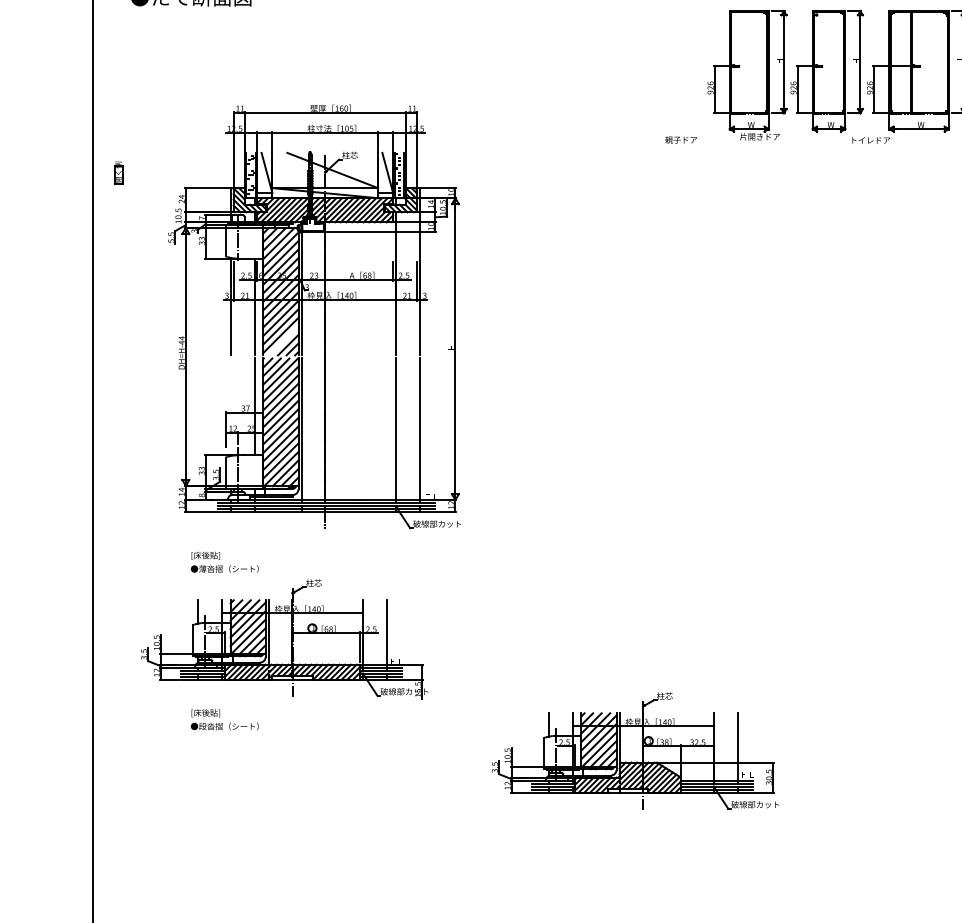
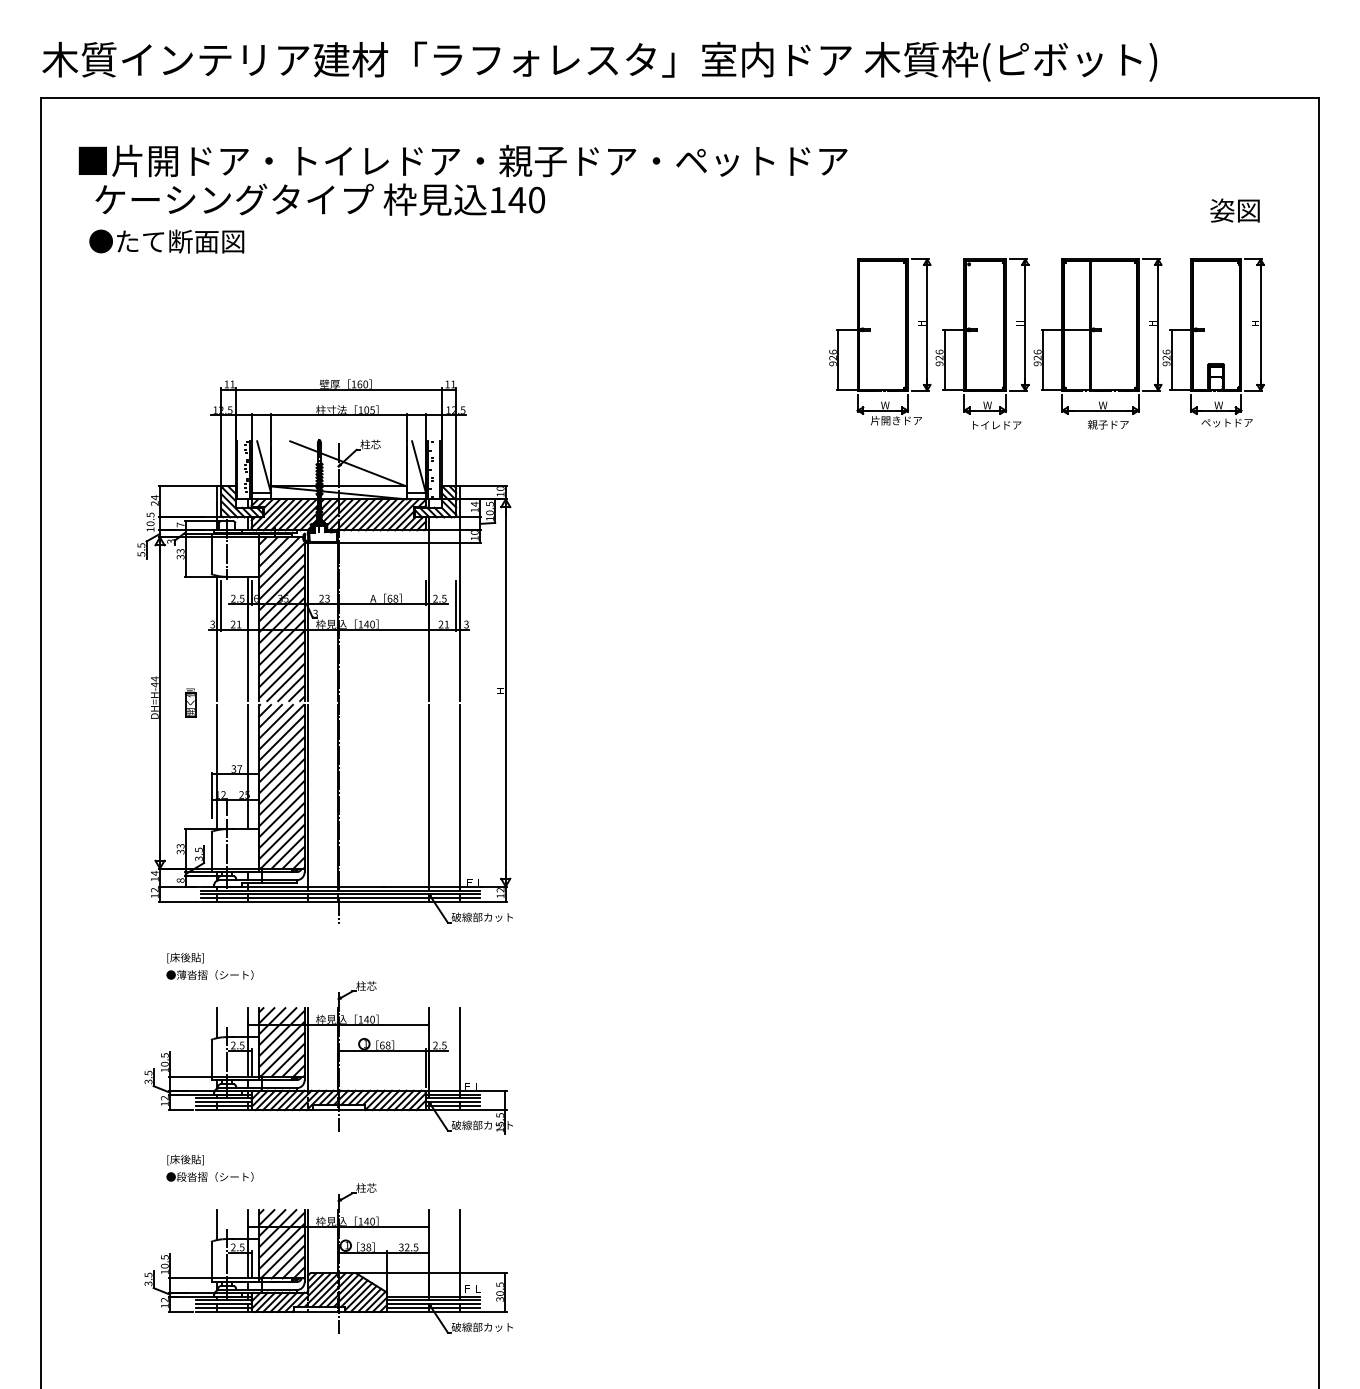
text: (681, 139) -> (1108, 424), moved
text: (871, 140) -> (997, 425), moved
part: (118, 172) -> (190, 702), moved
line: (283, 340) -> (285, 682), added
line: (230, 407) -> (217, 767), added
part: (284, 638) -> (328, 1057), moved
part: (635, 751) -> (328, 1258), moved

